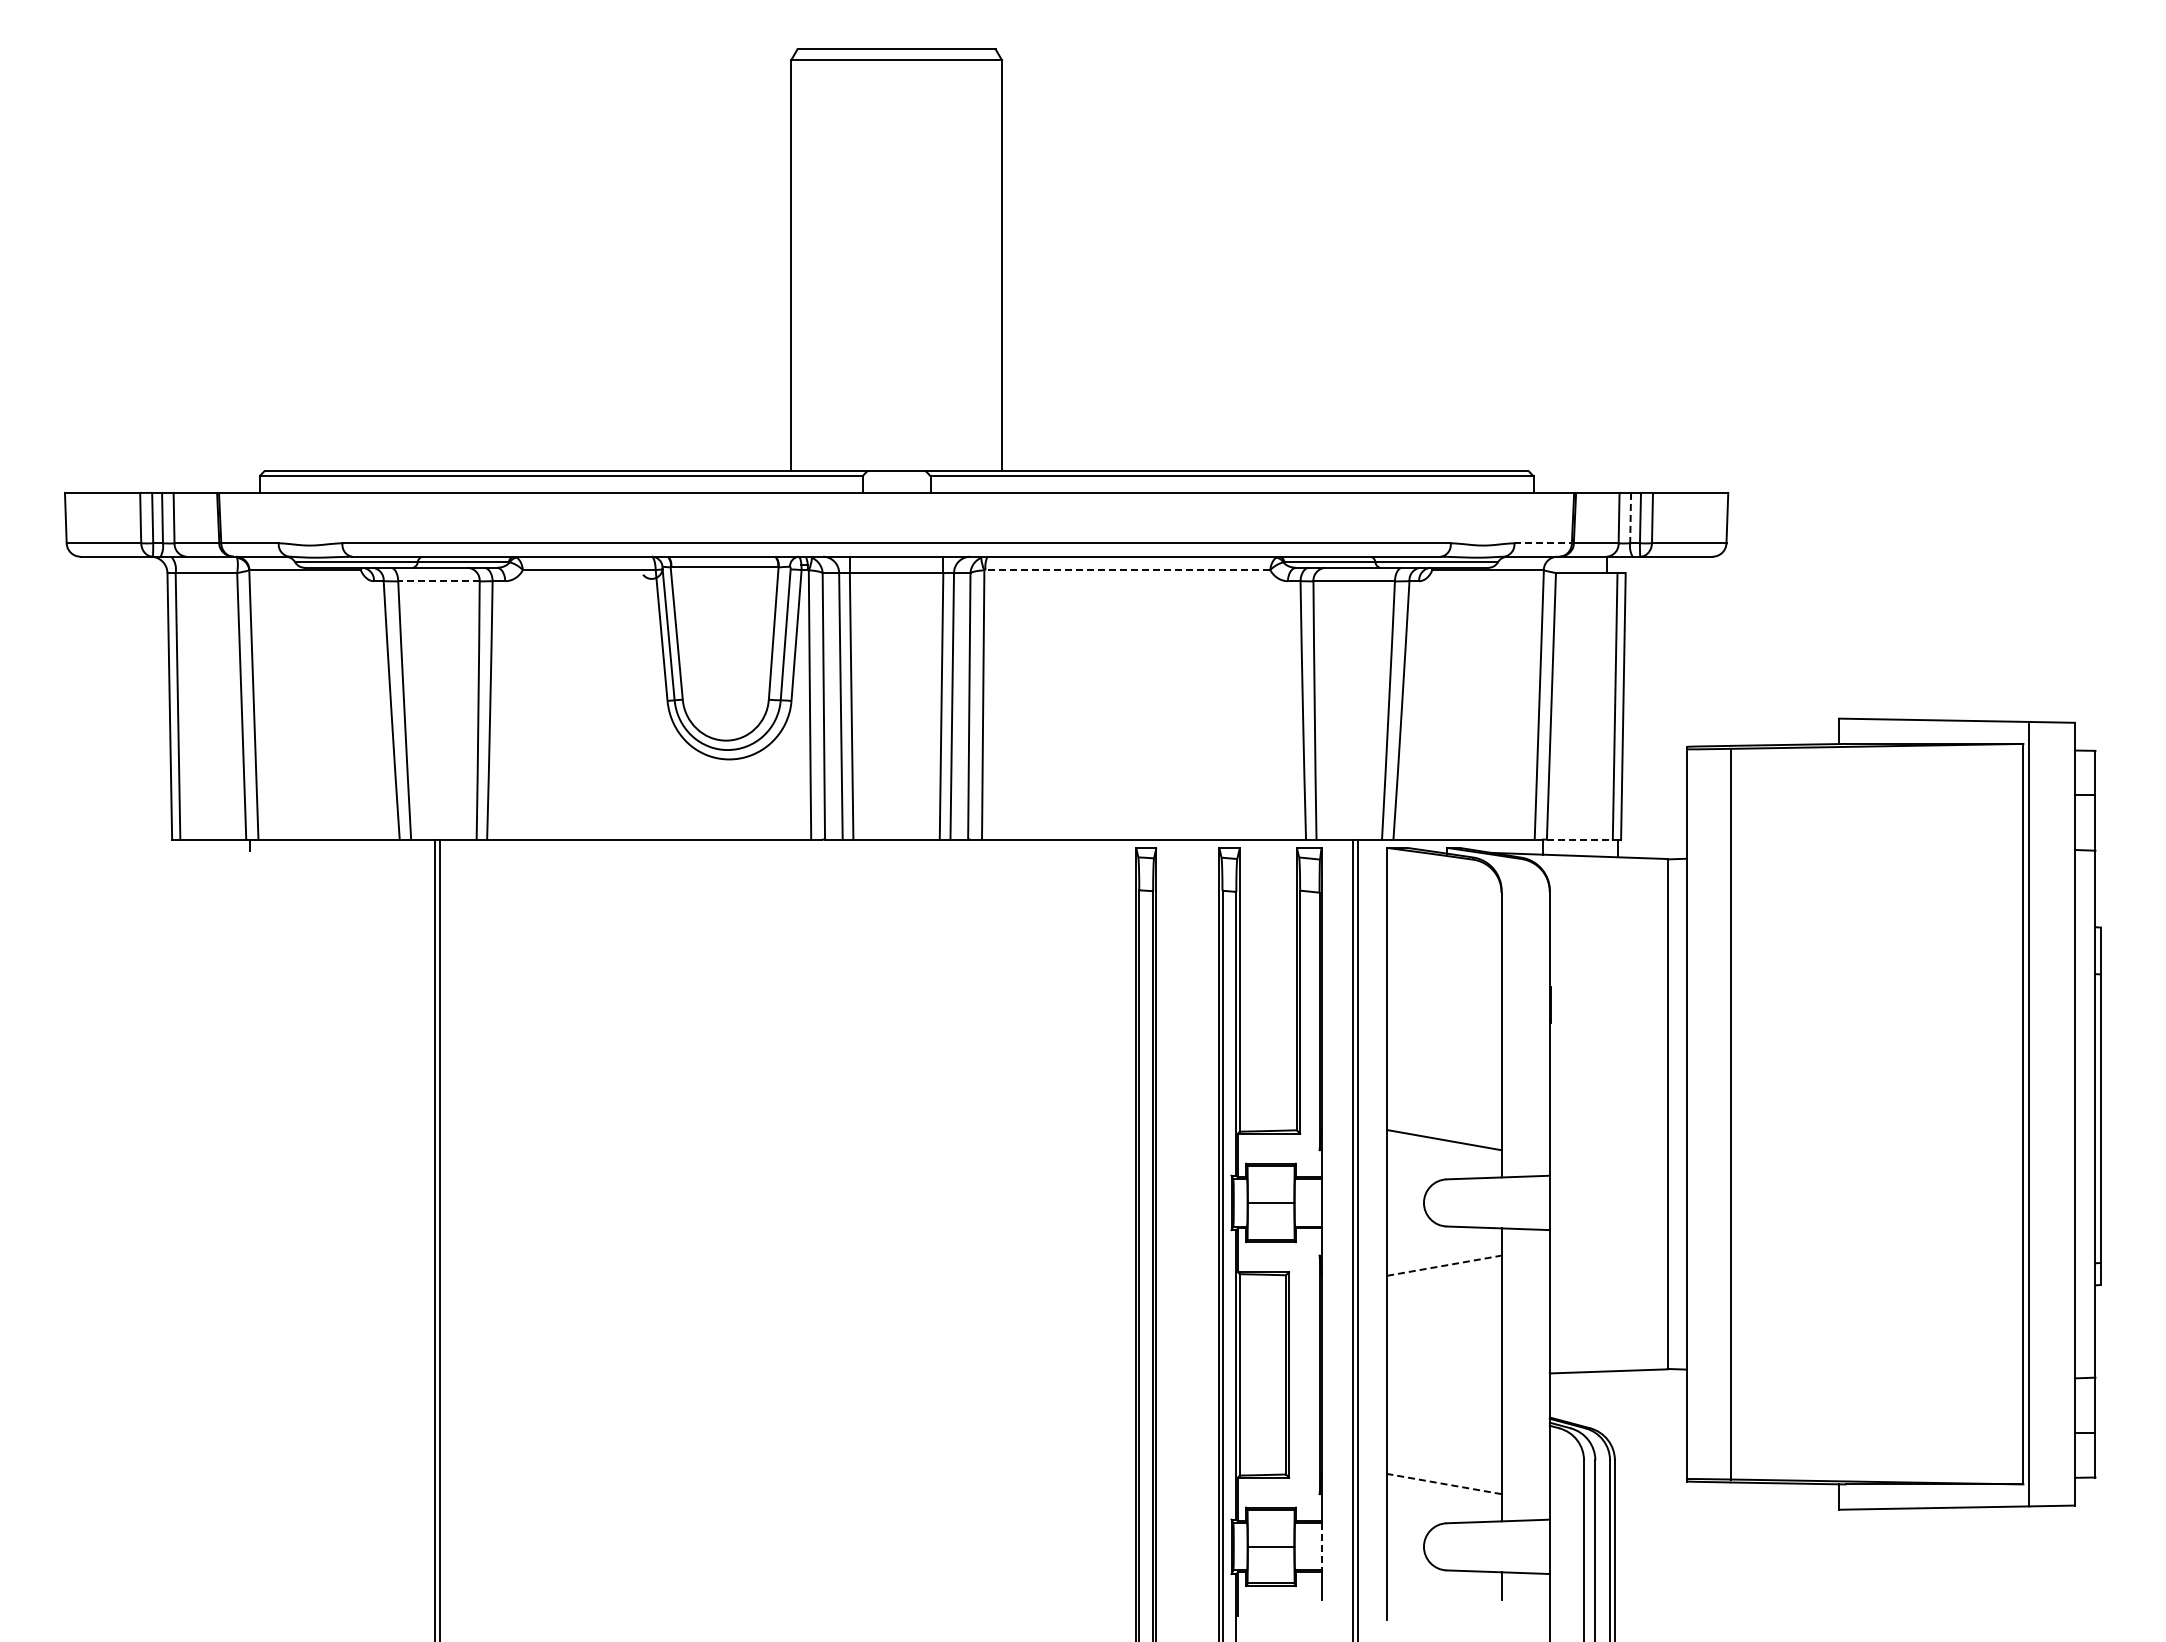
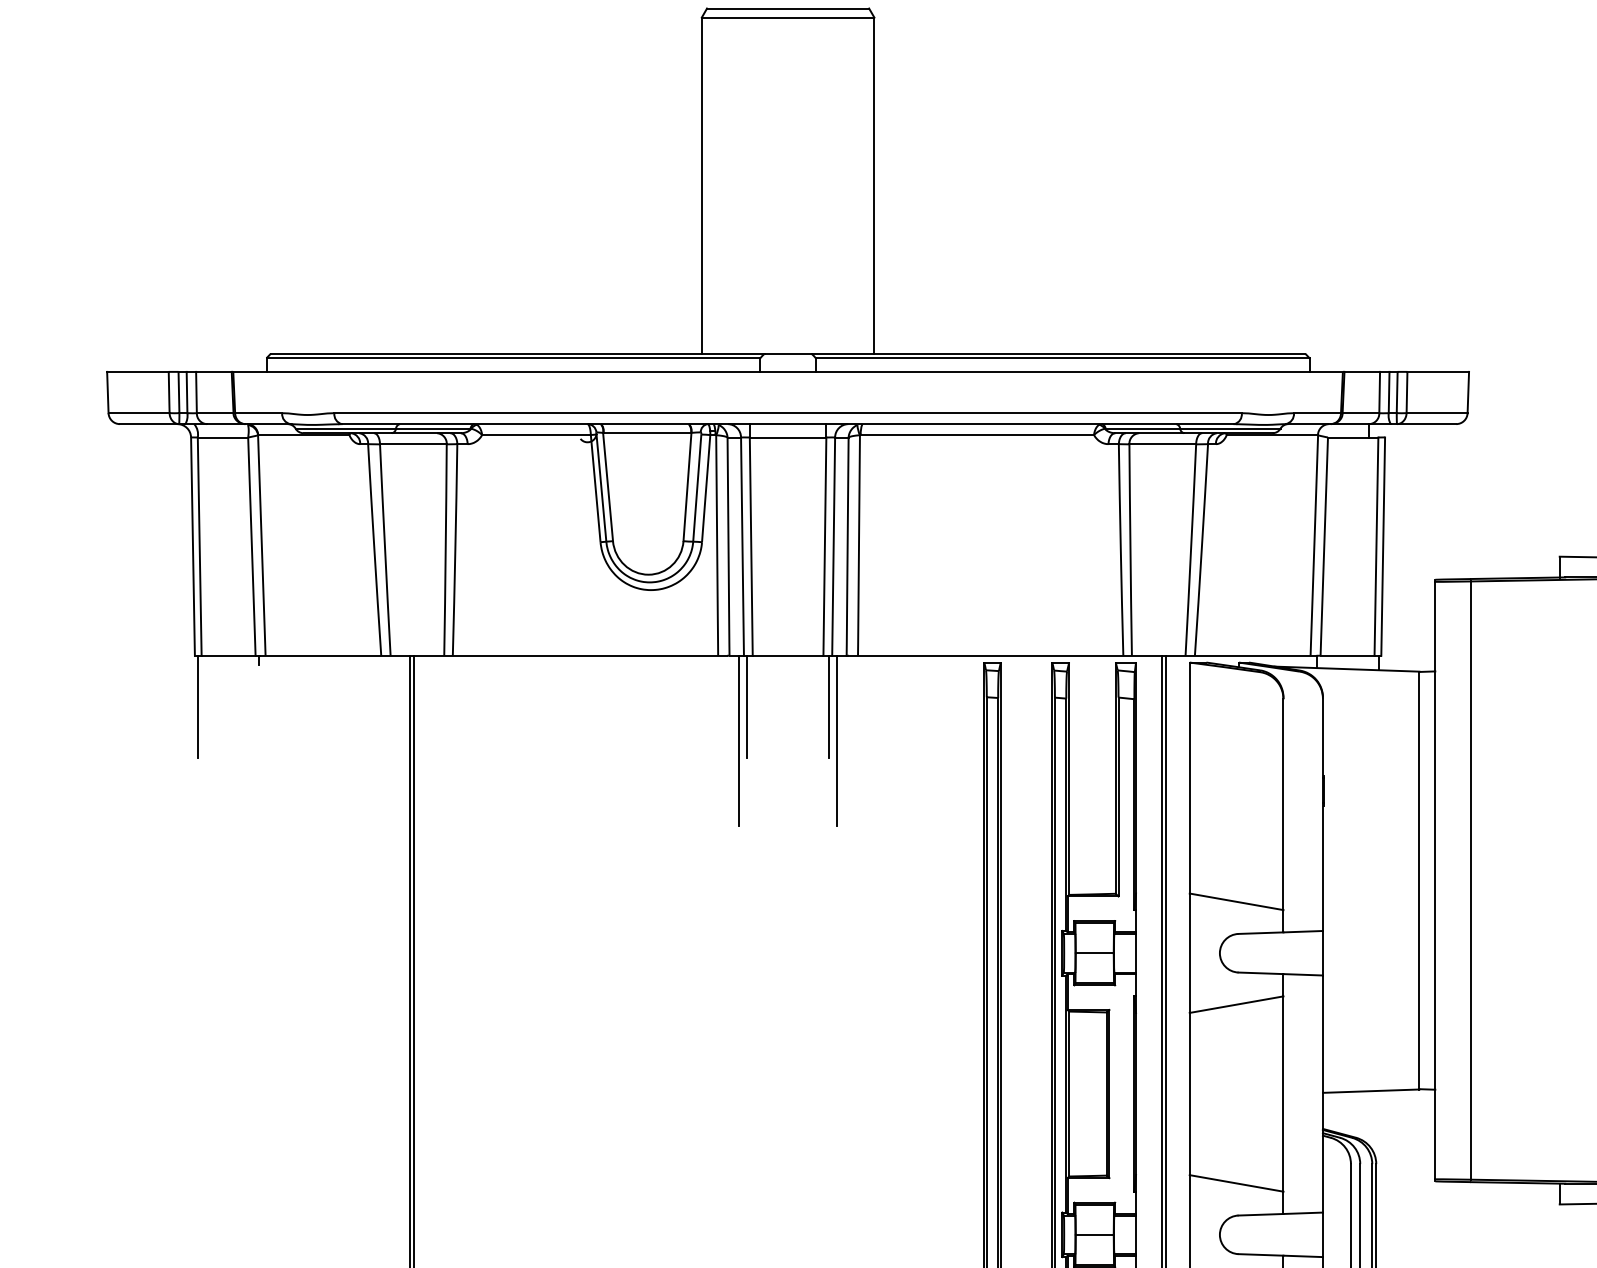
line: (1630, 518) -> (1389, 392), dashed -> solid
line: (1543, 543) -> (1317, 413), dashed -> solid
line: (1127, 570) -> (977, 435), dashed -> solid
line: (438, 581) -> (413, 444), dashed -> solid
line: (1579, 839) -> (1347, 655), dashed -> solid
line: (175, 901) -> (197, 706), added
line: (846, 901) -> (747, 706), added
line: (946, 901) -> (828, 706), added
line: (836, 943) -> (738, 740), added
line: (956, 943) -> (837, 740), added
line: (1444, 1265) -> (1236, 1004), dashed -> solid
line: (1443, 1483) -> (1235, 1182), dashed -> solid
line: (1321, 1546) -> (1136, 1234), dashed -> solid

